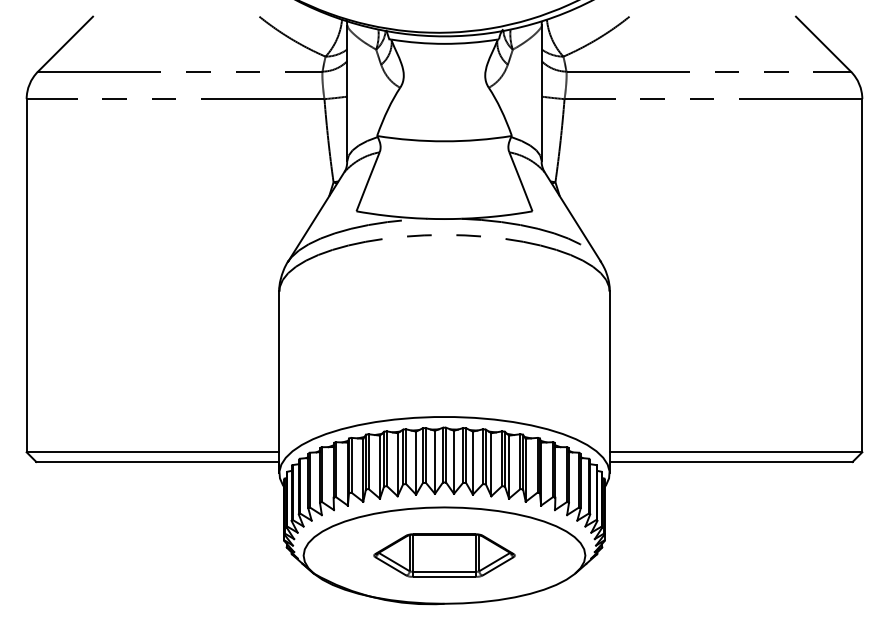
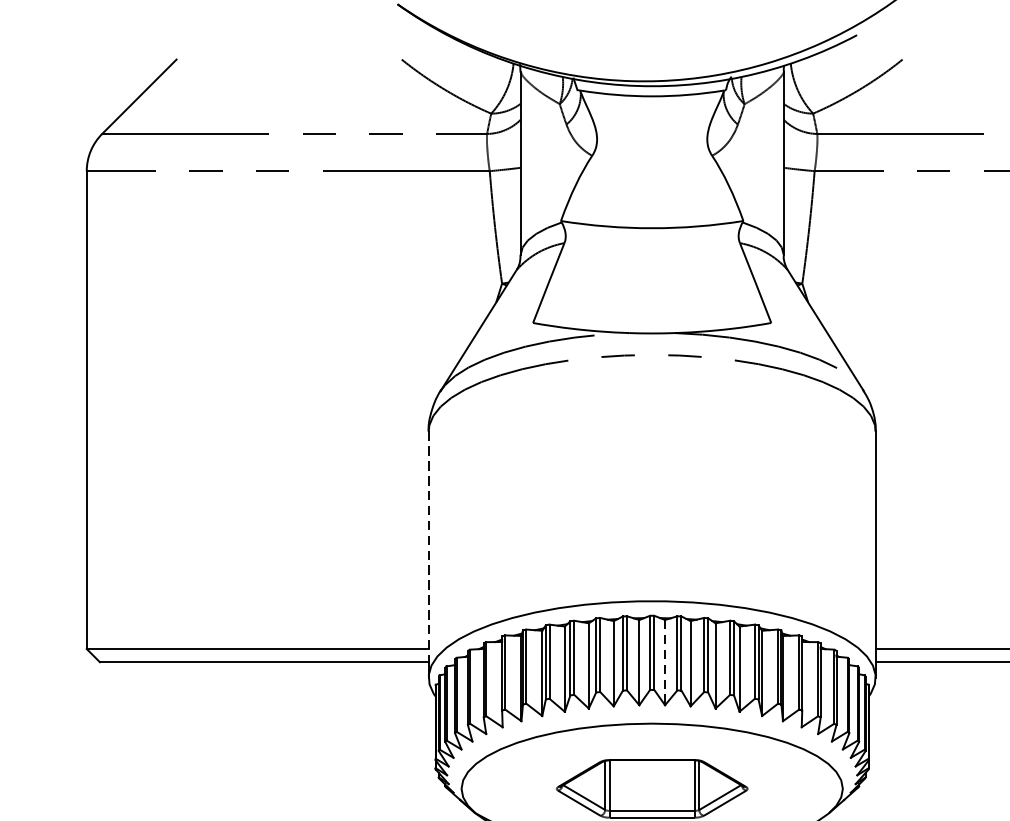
line: (279, 382) -> (428, 554), solid -> dashed
line: (454, 462) -> (665, 662), solid -> dashed

